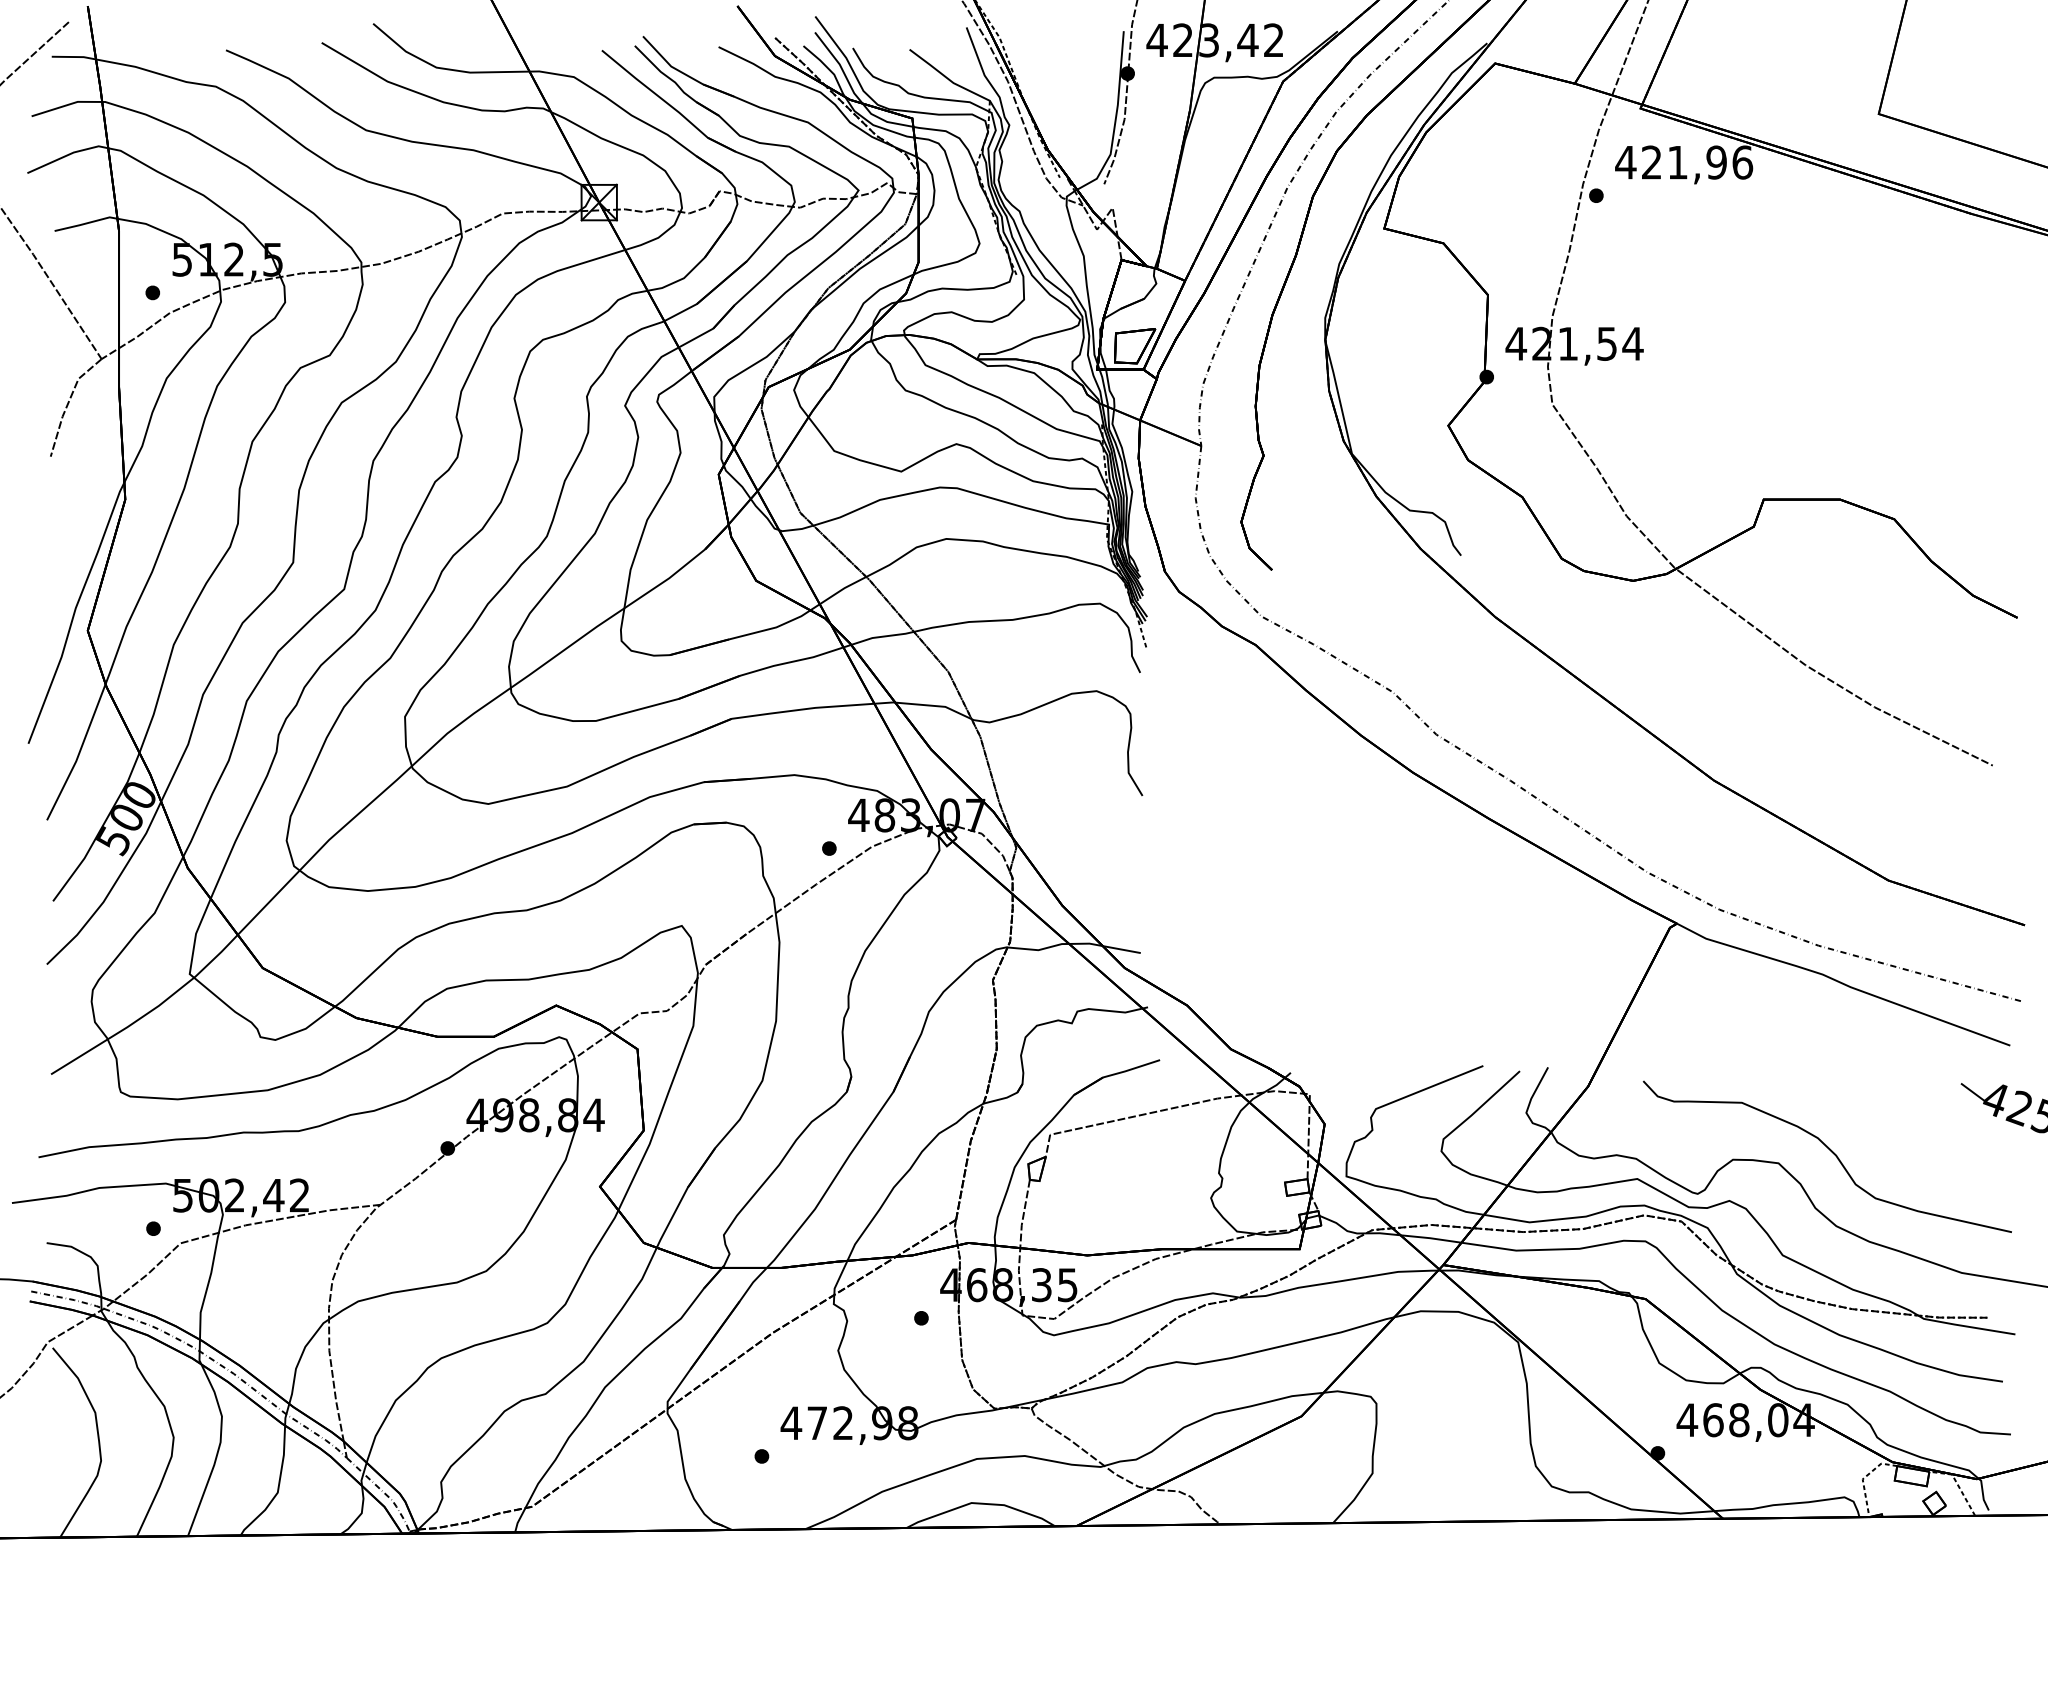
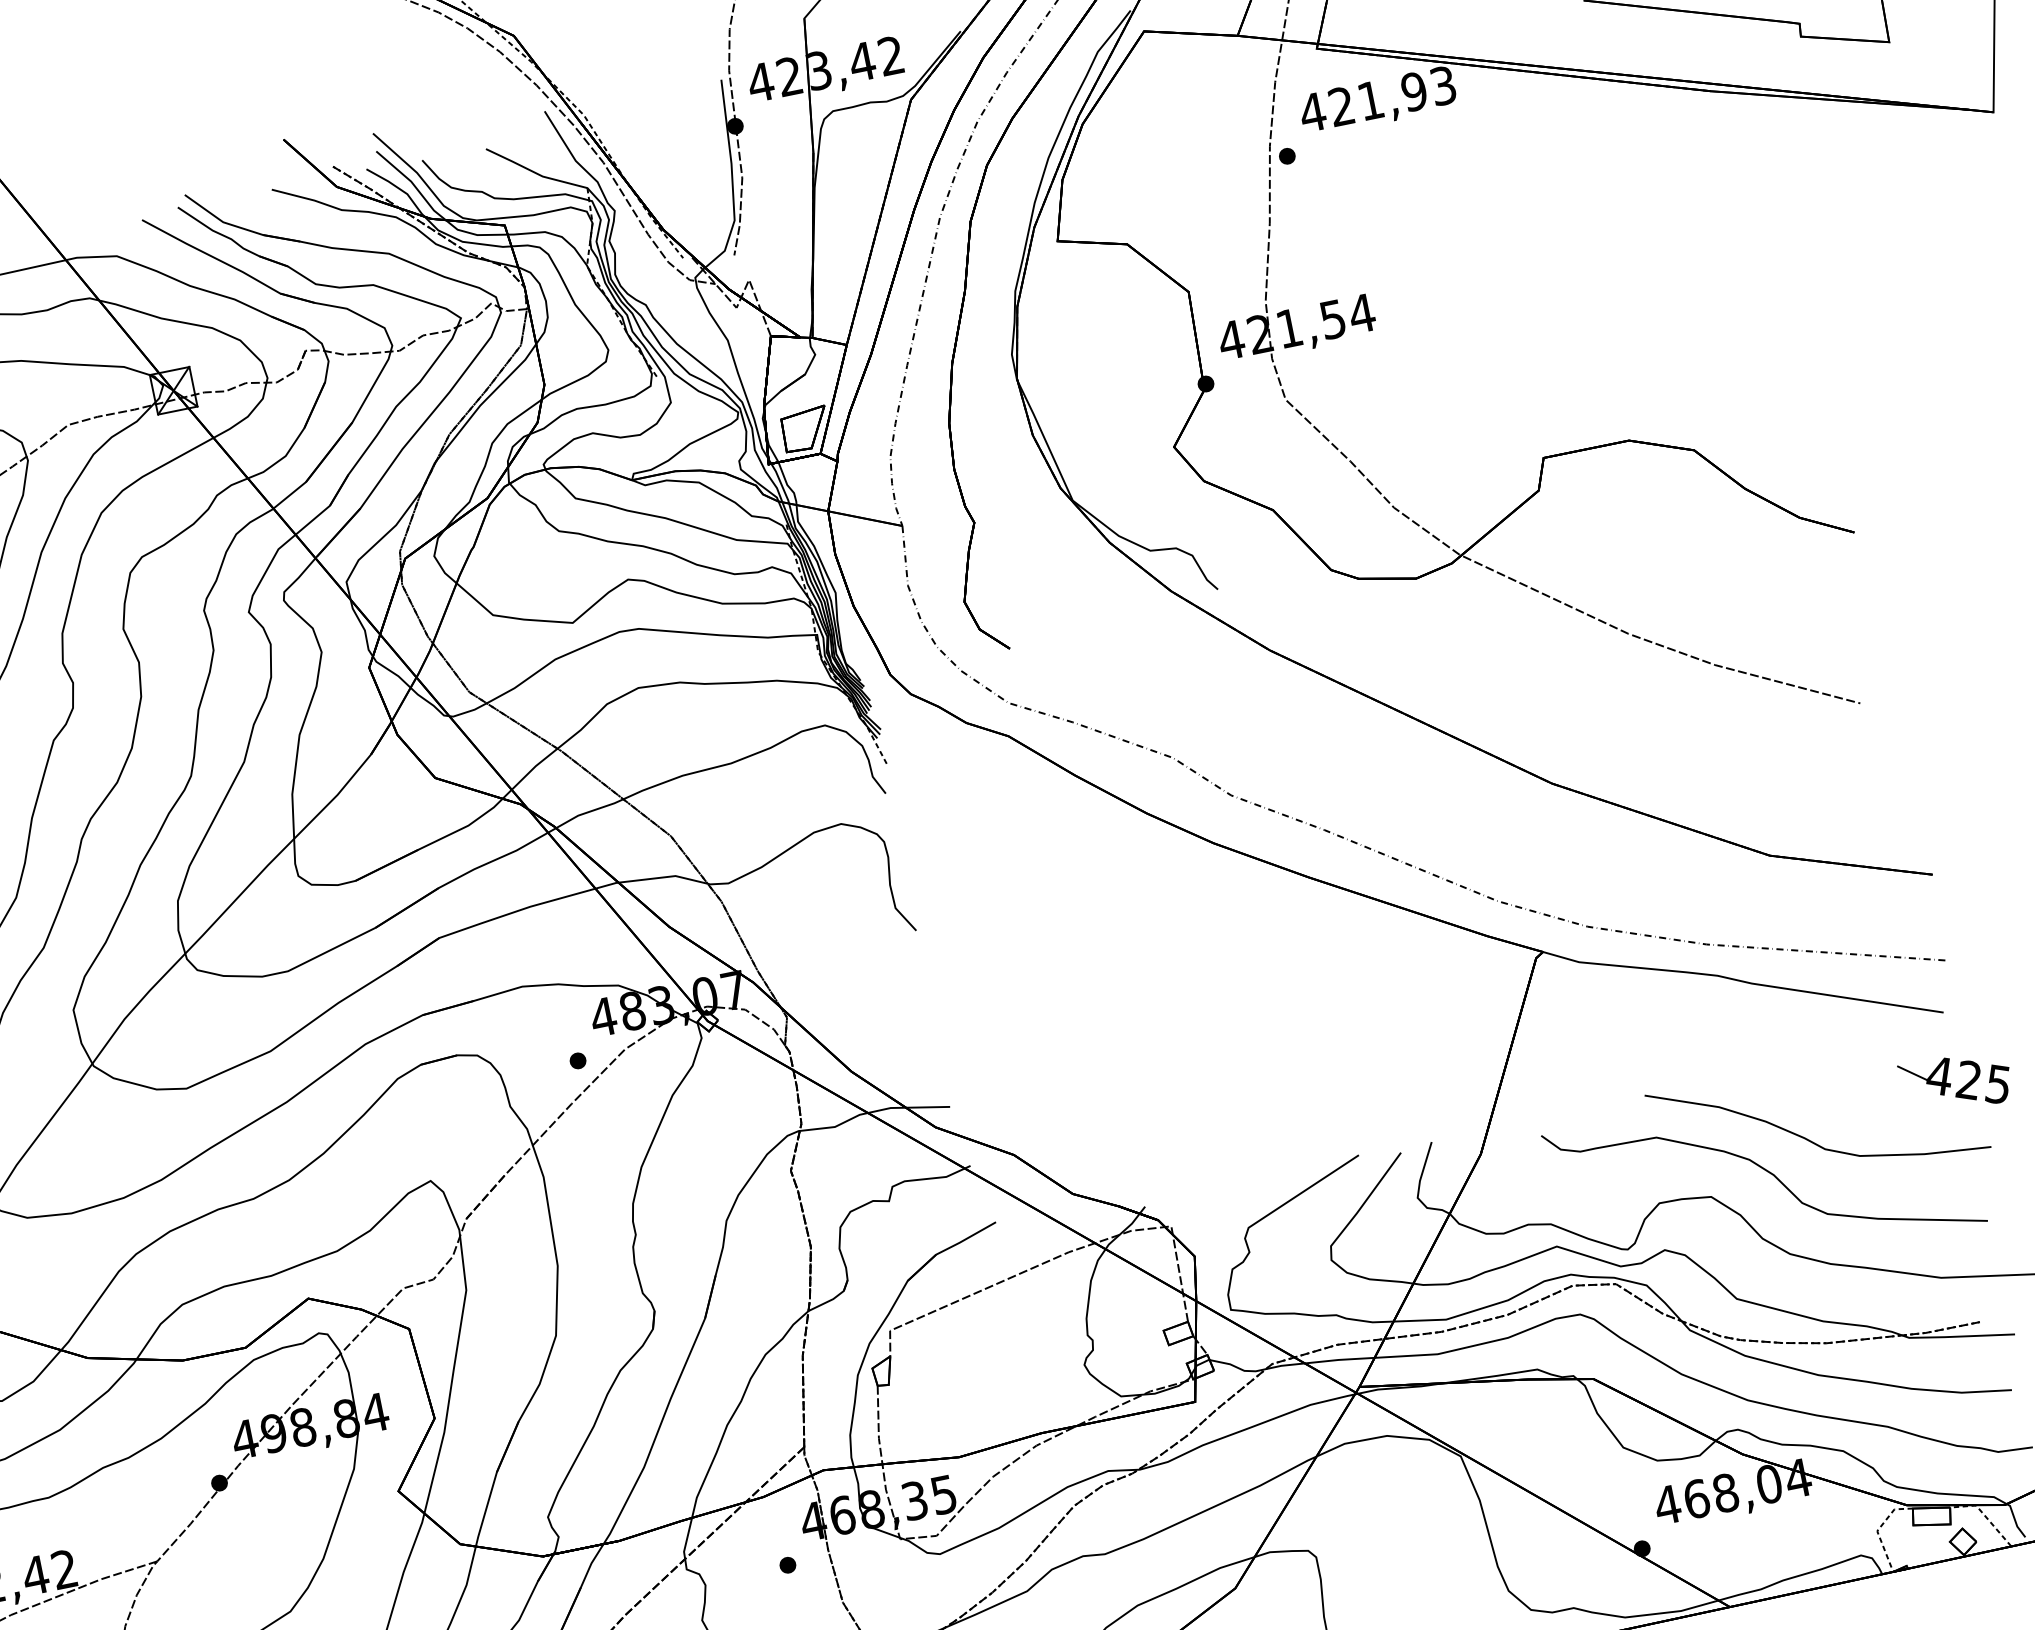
text: (1742, 162) -> (1443, 85), 421,96 -> 421,93
curve: (1872, 1130) -> (1808, 1138), added

